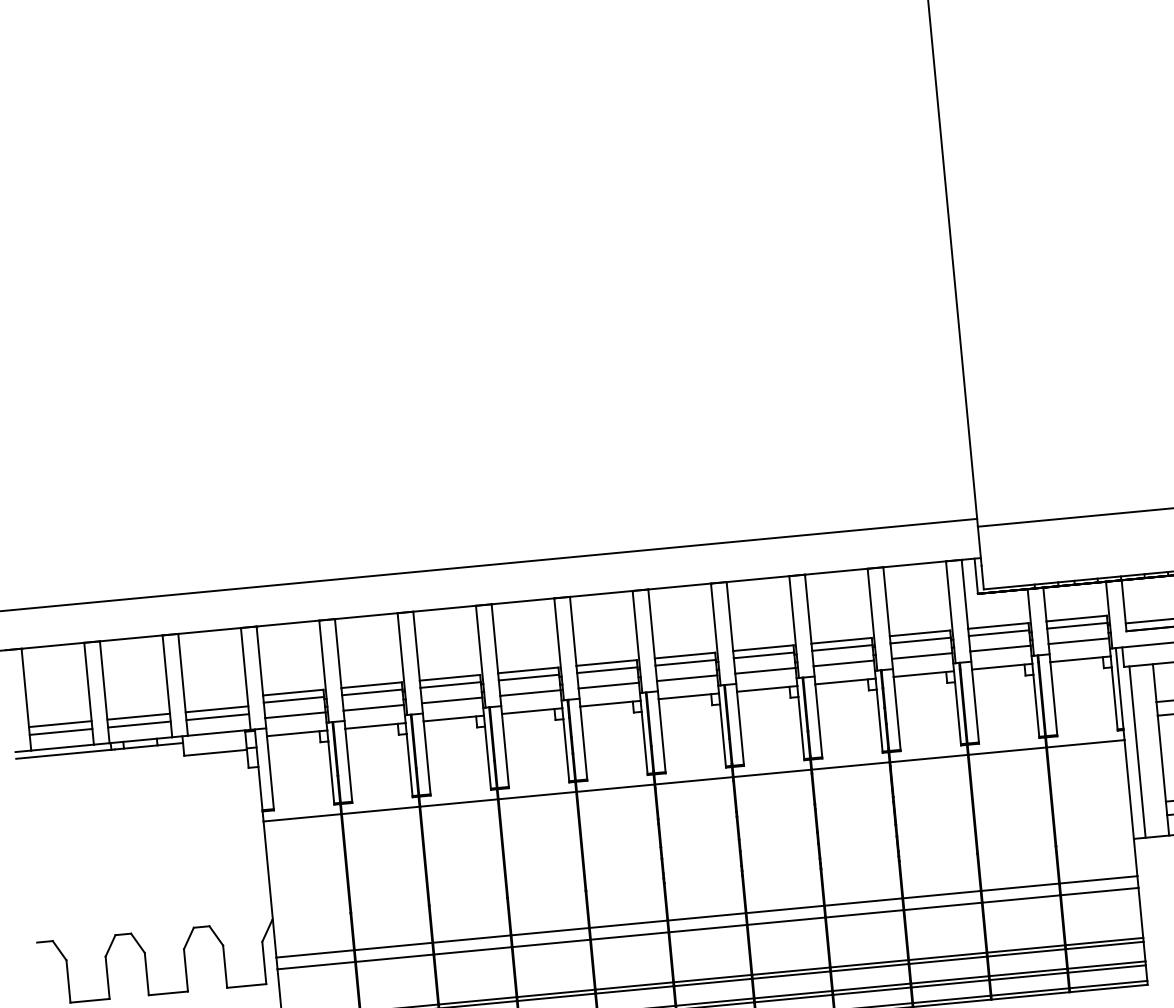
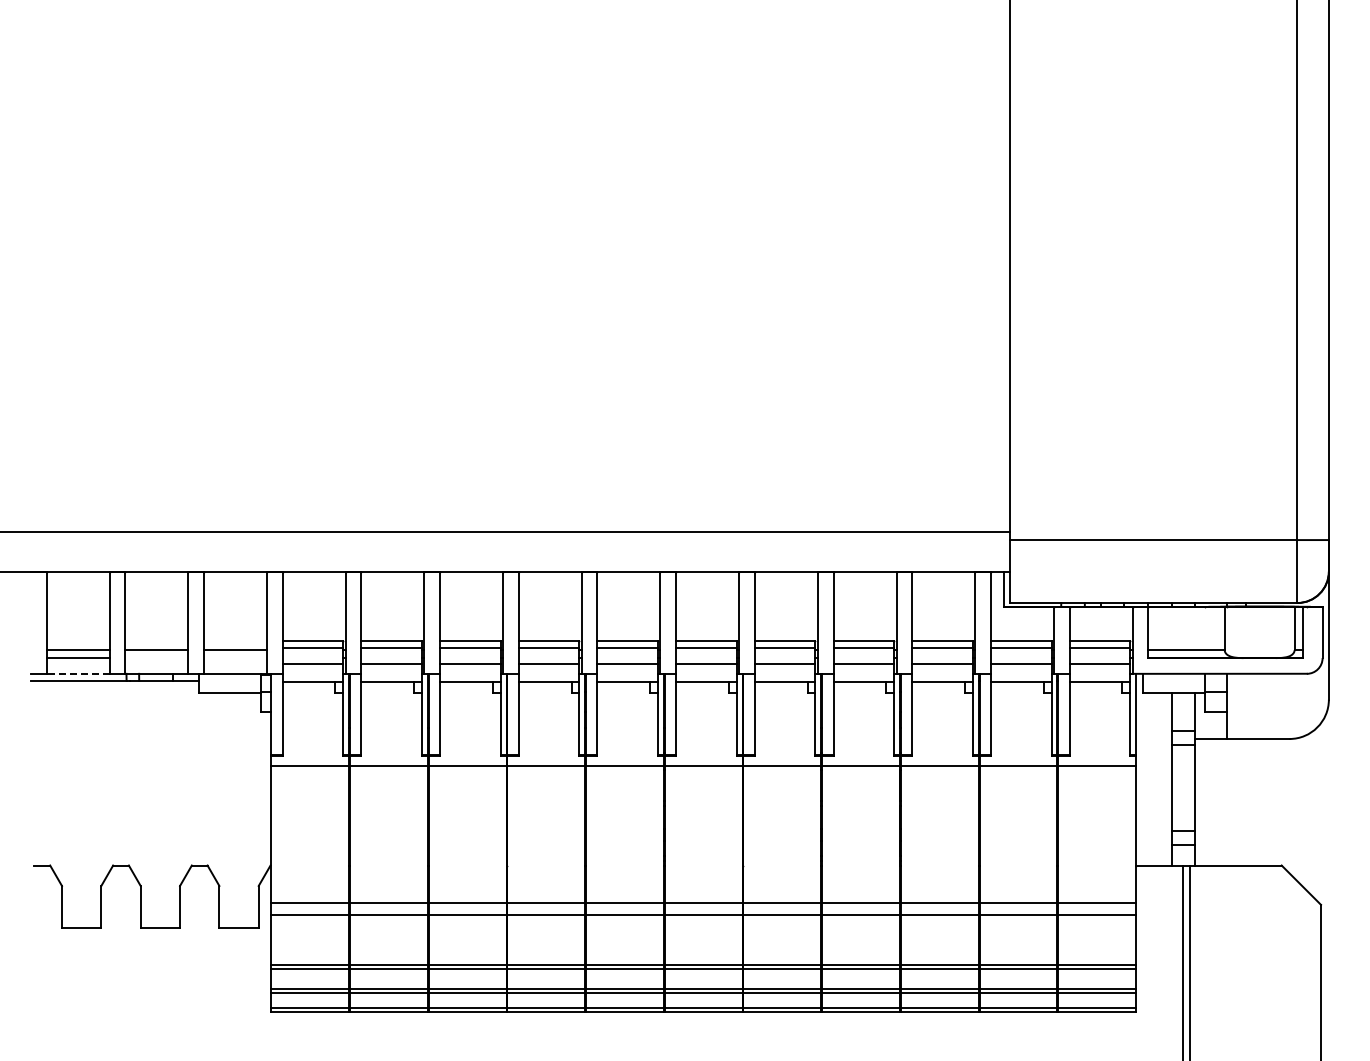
line: (217, 717) -> (235, 658), removed
line: (139, 724) -> (156, 658), removed
line: (61, 747) -> (77, 673), solid -> dashed
line: (1137, 752) -> (1147, 779), removed

